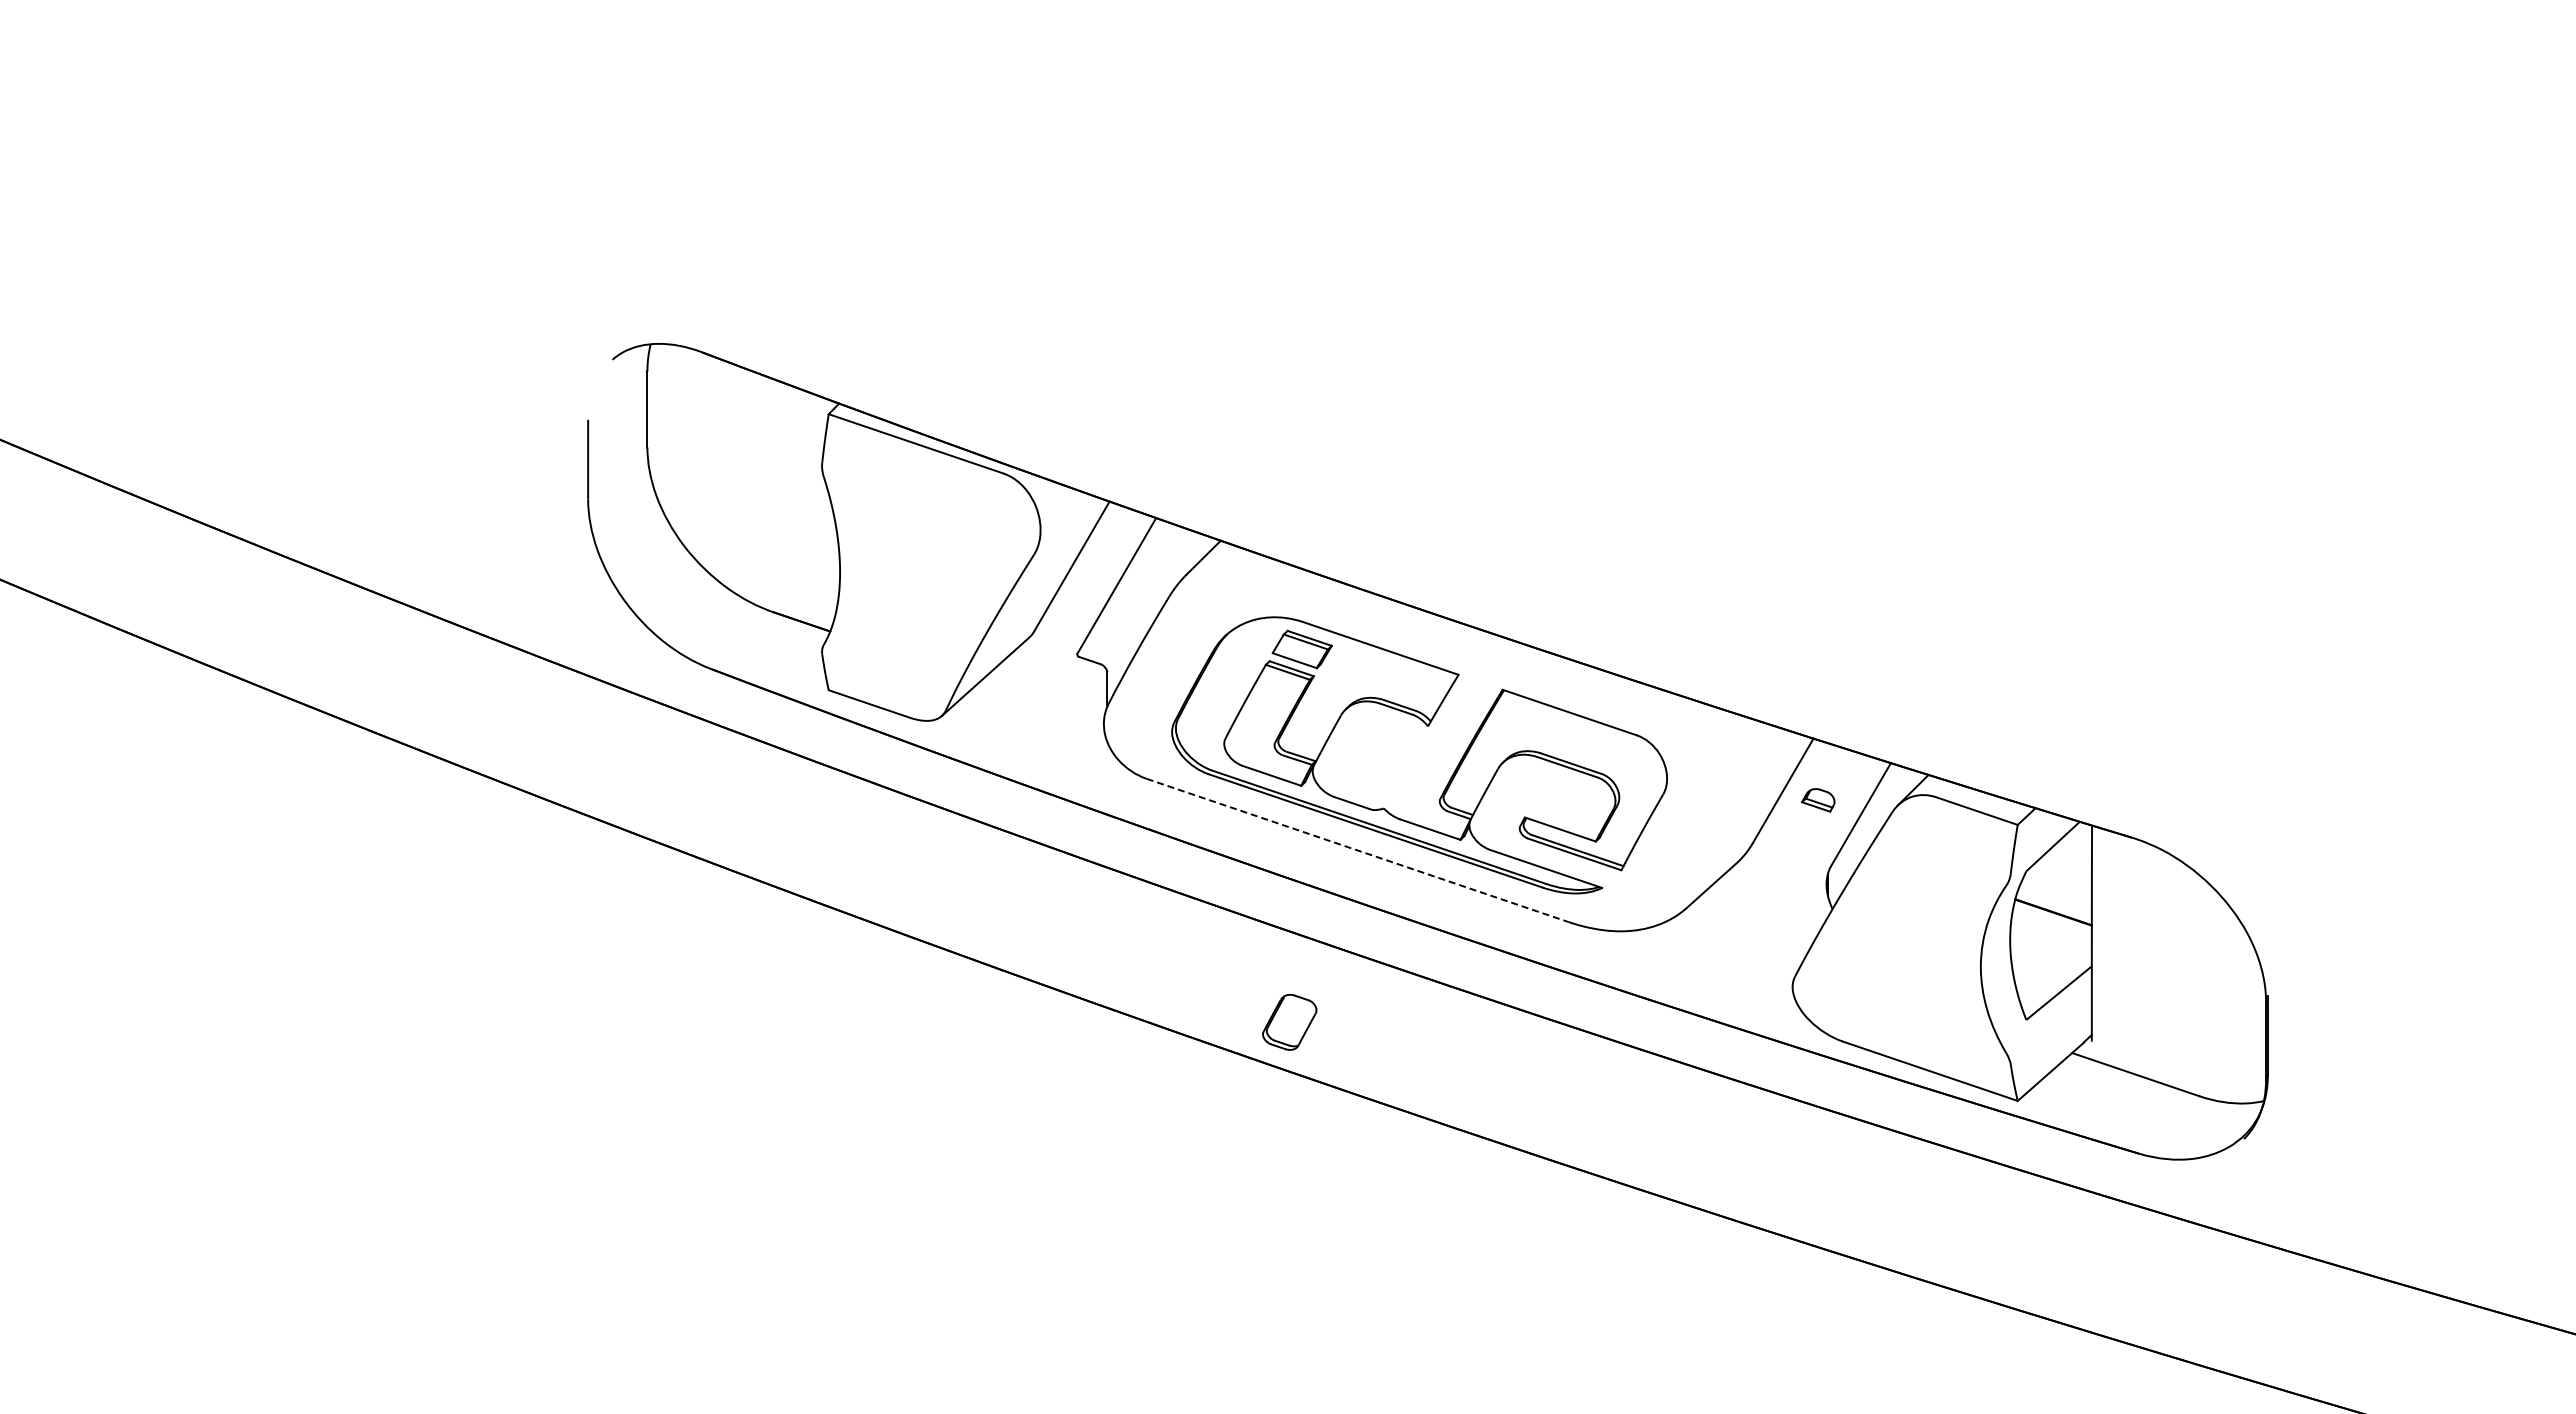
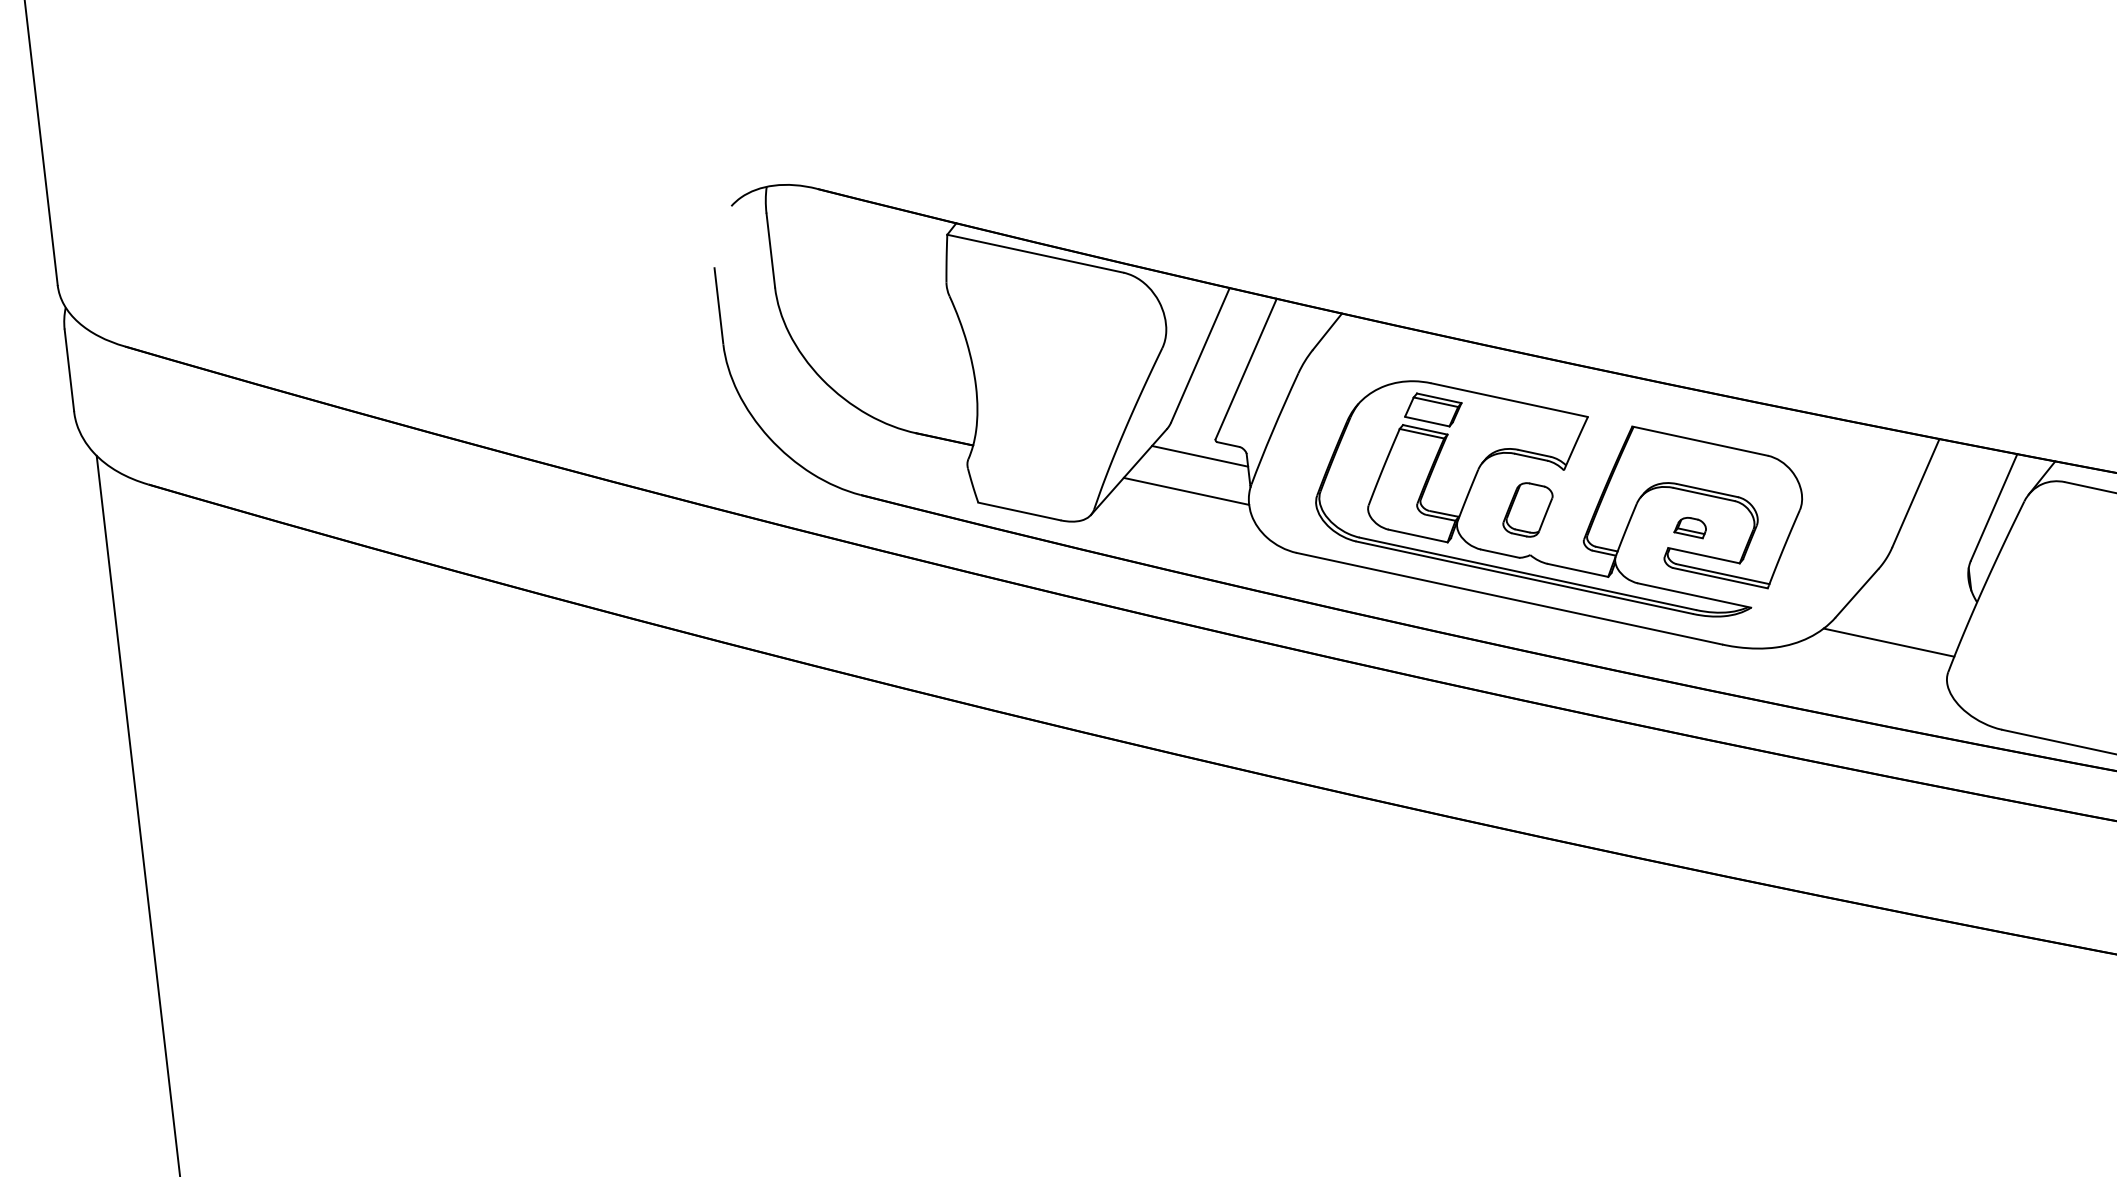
line: (1059, 669) -> (1199, 456), added
line: (1041, 703) -> (1186, 491), added
part: (1818, 800) -> (1690, 528), moved
line: (1357, 850) -> (1509, 598), dashed -> solid
line: (1738, 939) -> (1889, 642), added
part: (1289, 1021) -> (1527, 509), moved

